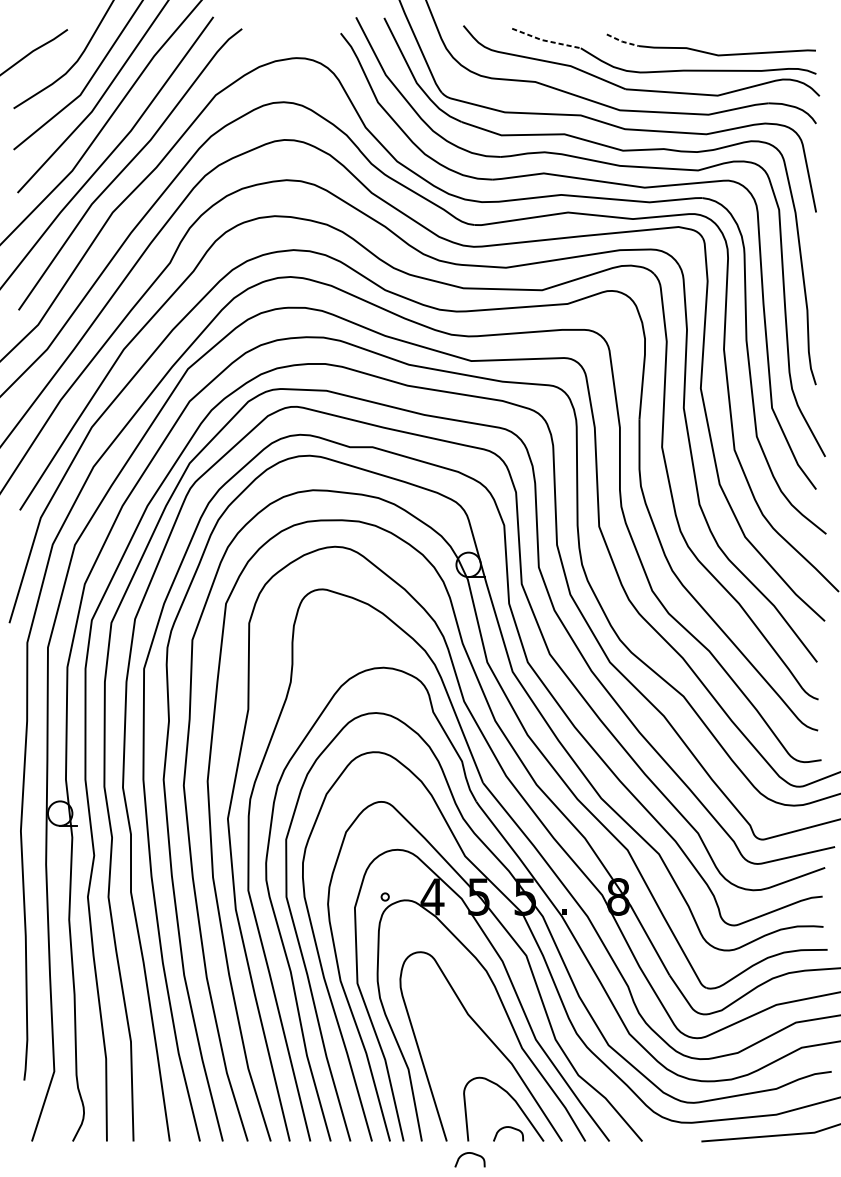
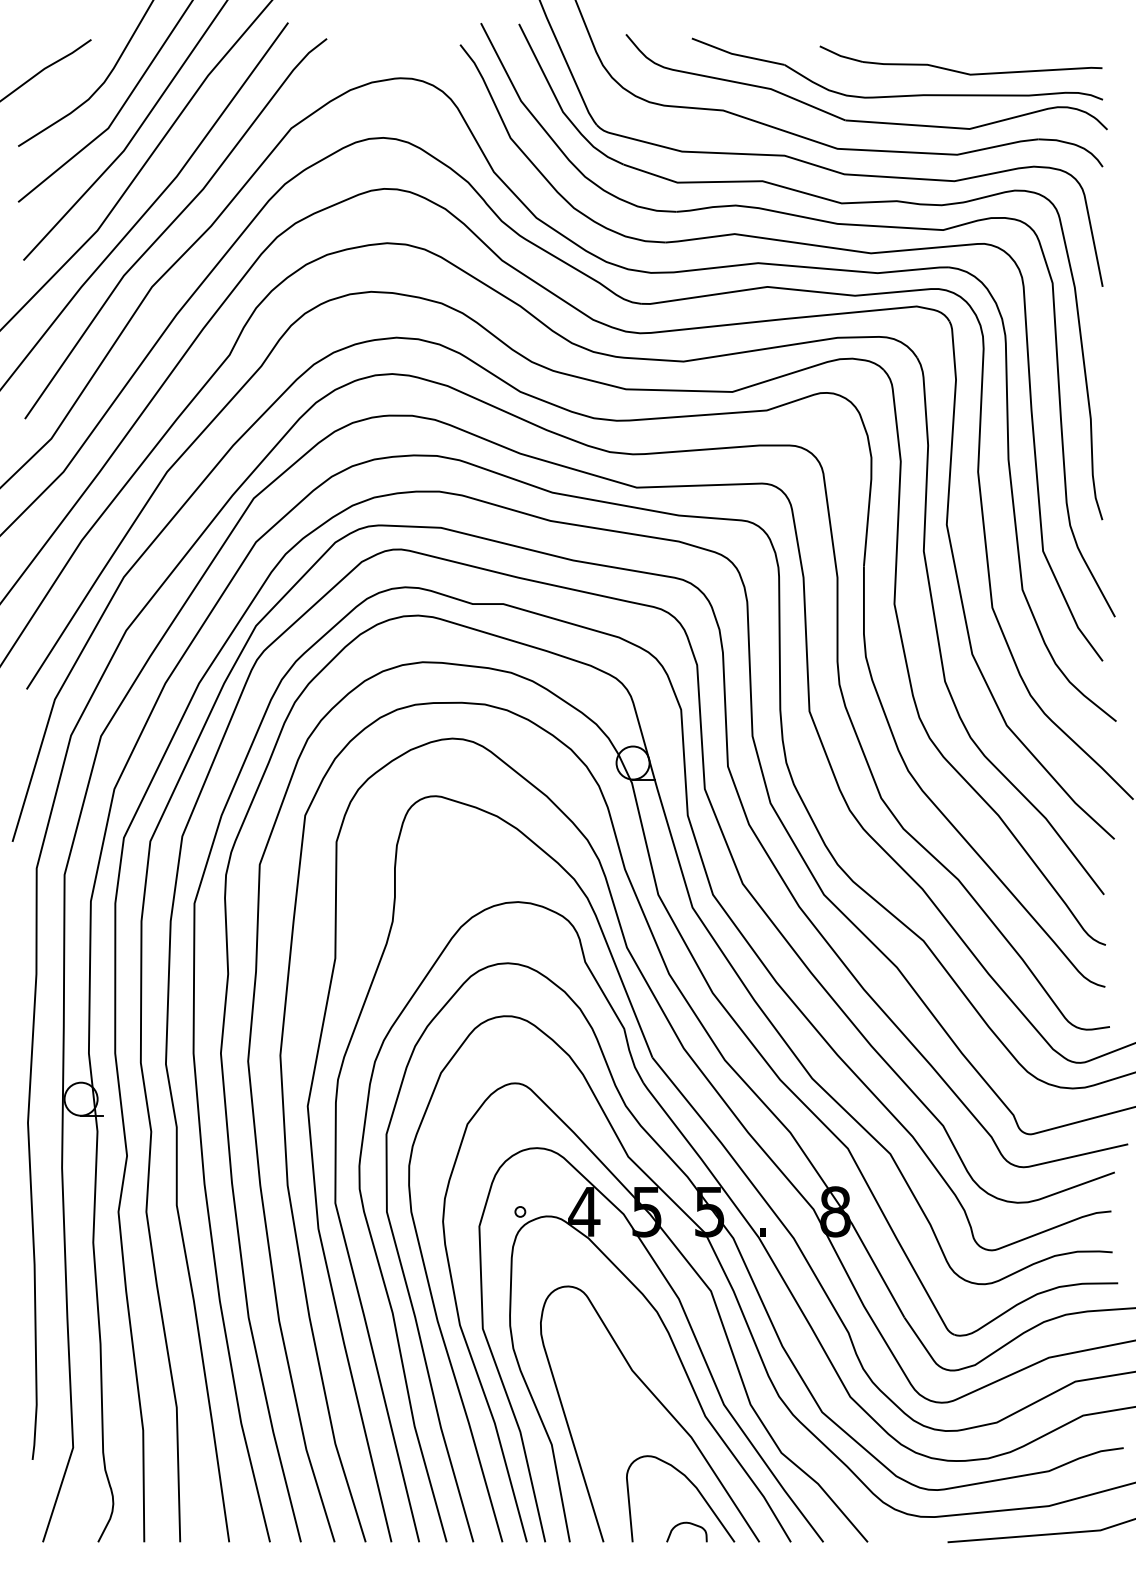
line: (545, 41) -> (737, 55), dashed -> solid
line: (622, 42) -> (840, 56), dashed -> solid
curve: (469, 1153) -> (634, 1558), removed

